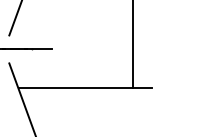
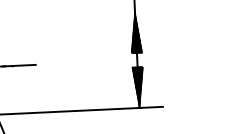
hatch: (132, 27) -> (135, 32), added
hatch: (132, 71) -> (137, 87), added

